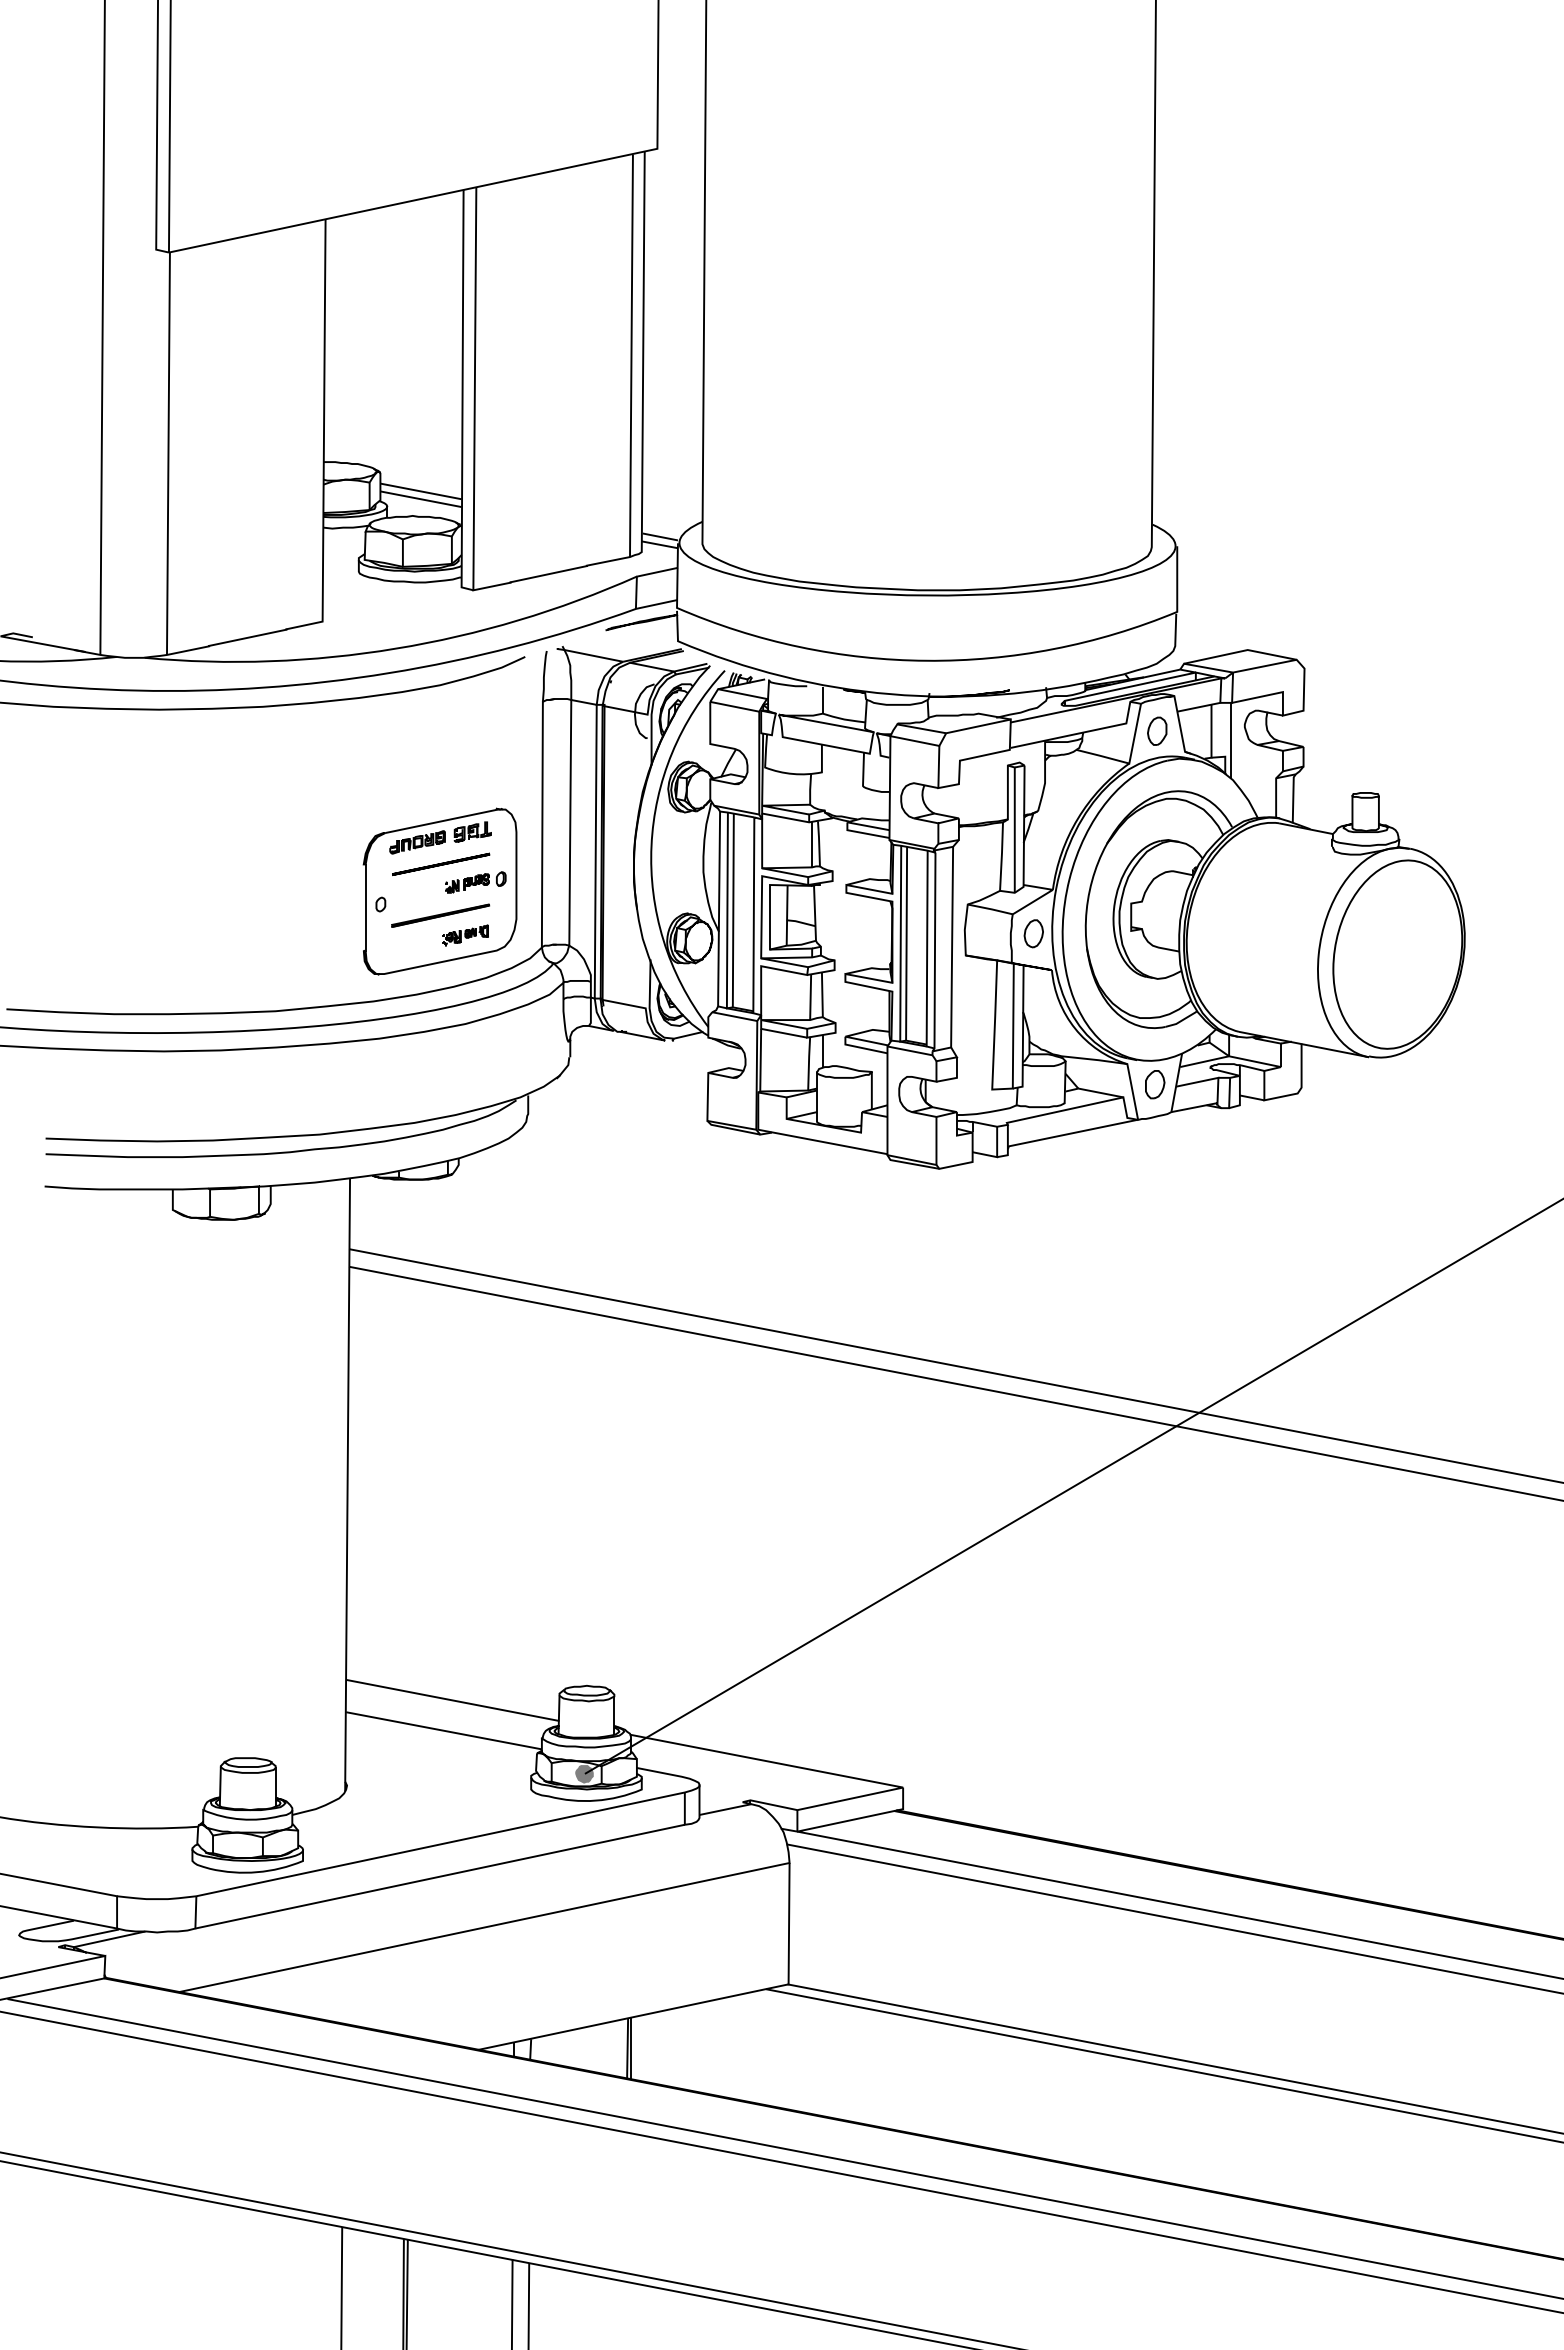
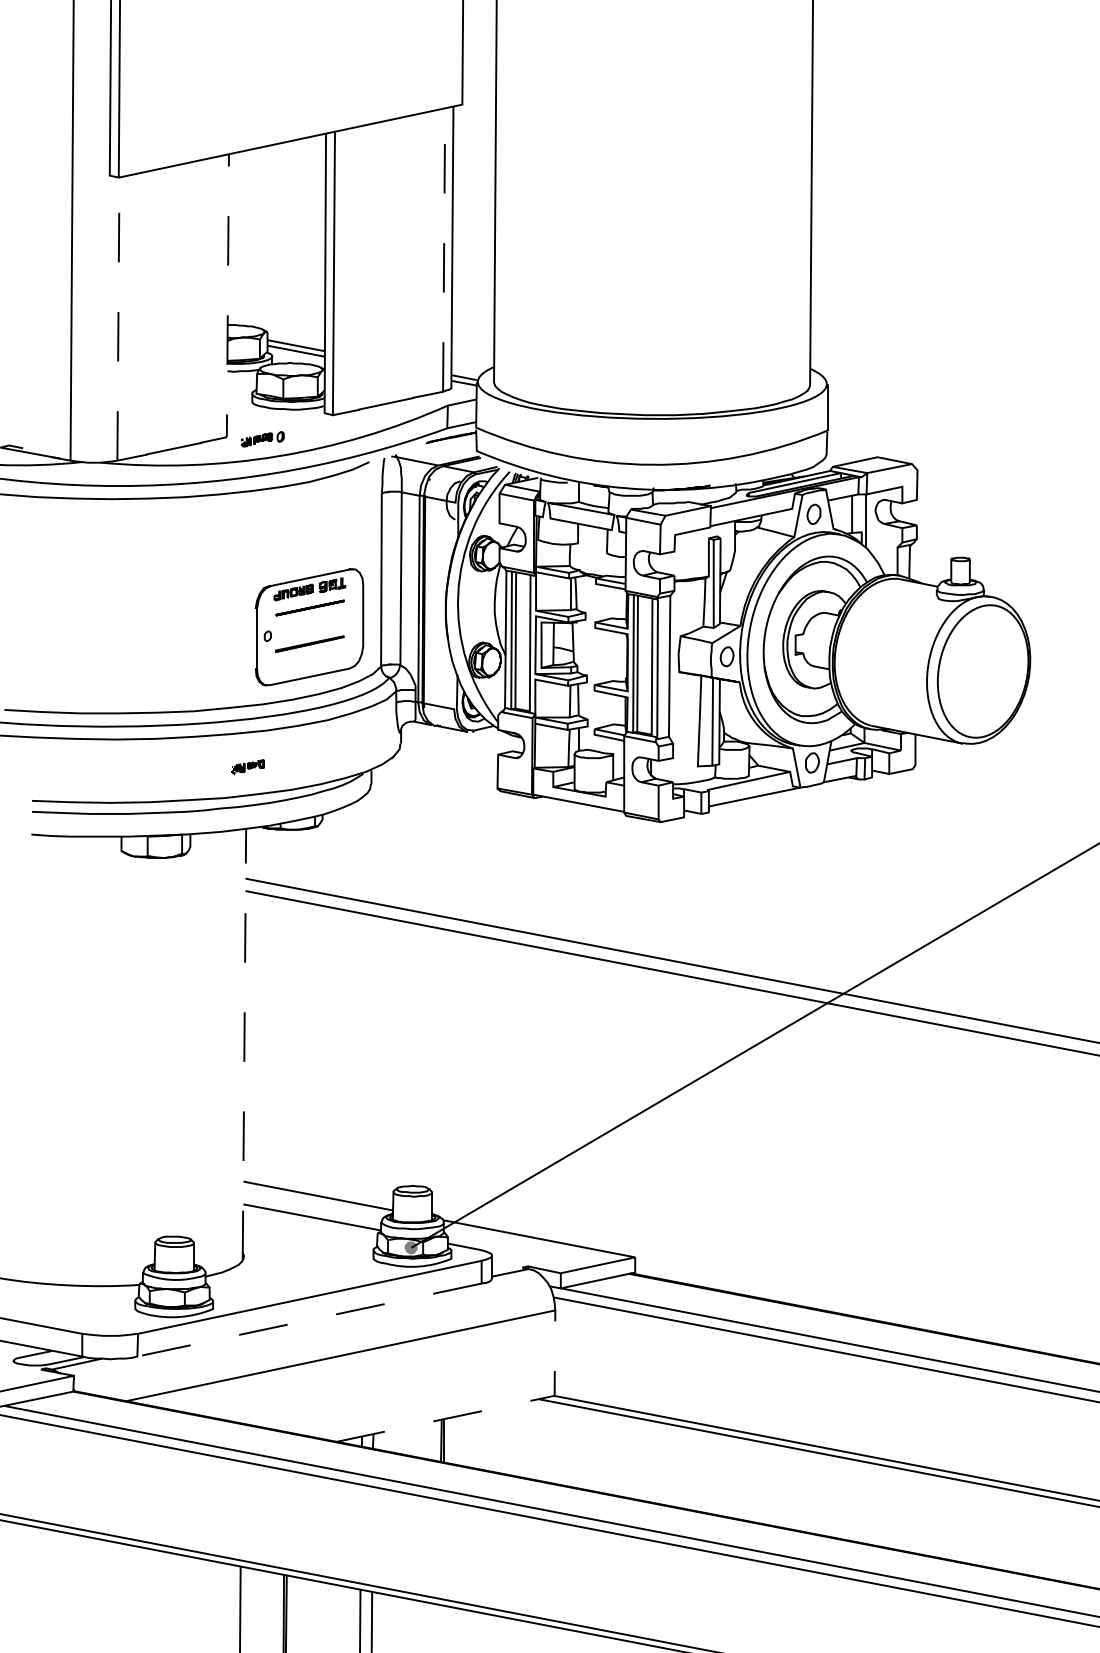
line: (631, 355) -> (444, 250), solid -> dashed
line: (323, 439) -> (227, 309), solid -> dashed
line: (168, 453) -> (118, 318), solid -> dashed
part: (475, 882) -> (262, 439), moved
part: (465, 935) -> (247, 767), moved
line: (347, 1484) -> (244, 1044), solid -> dashed
line: (439, 1876) -> (309, 1319), solid -> dashed
line: (693, 2004) -> (487, 1409), solid -> dashed

